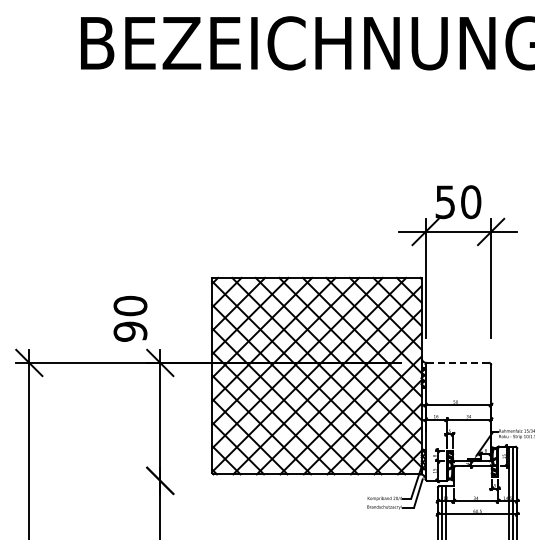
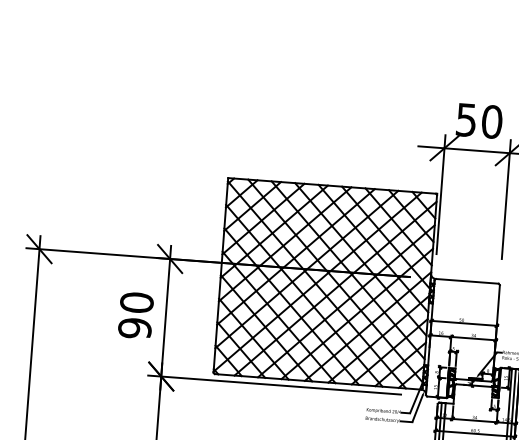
text: (130, 318) -> (136, 315), moved
line: (458, 362) -> (467, 280), dashed -> solid
line: (273, 480) -> (274, 384), added

